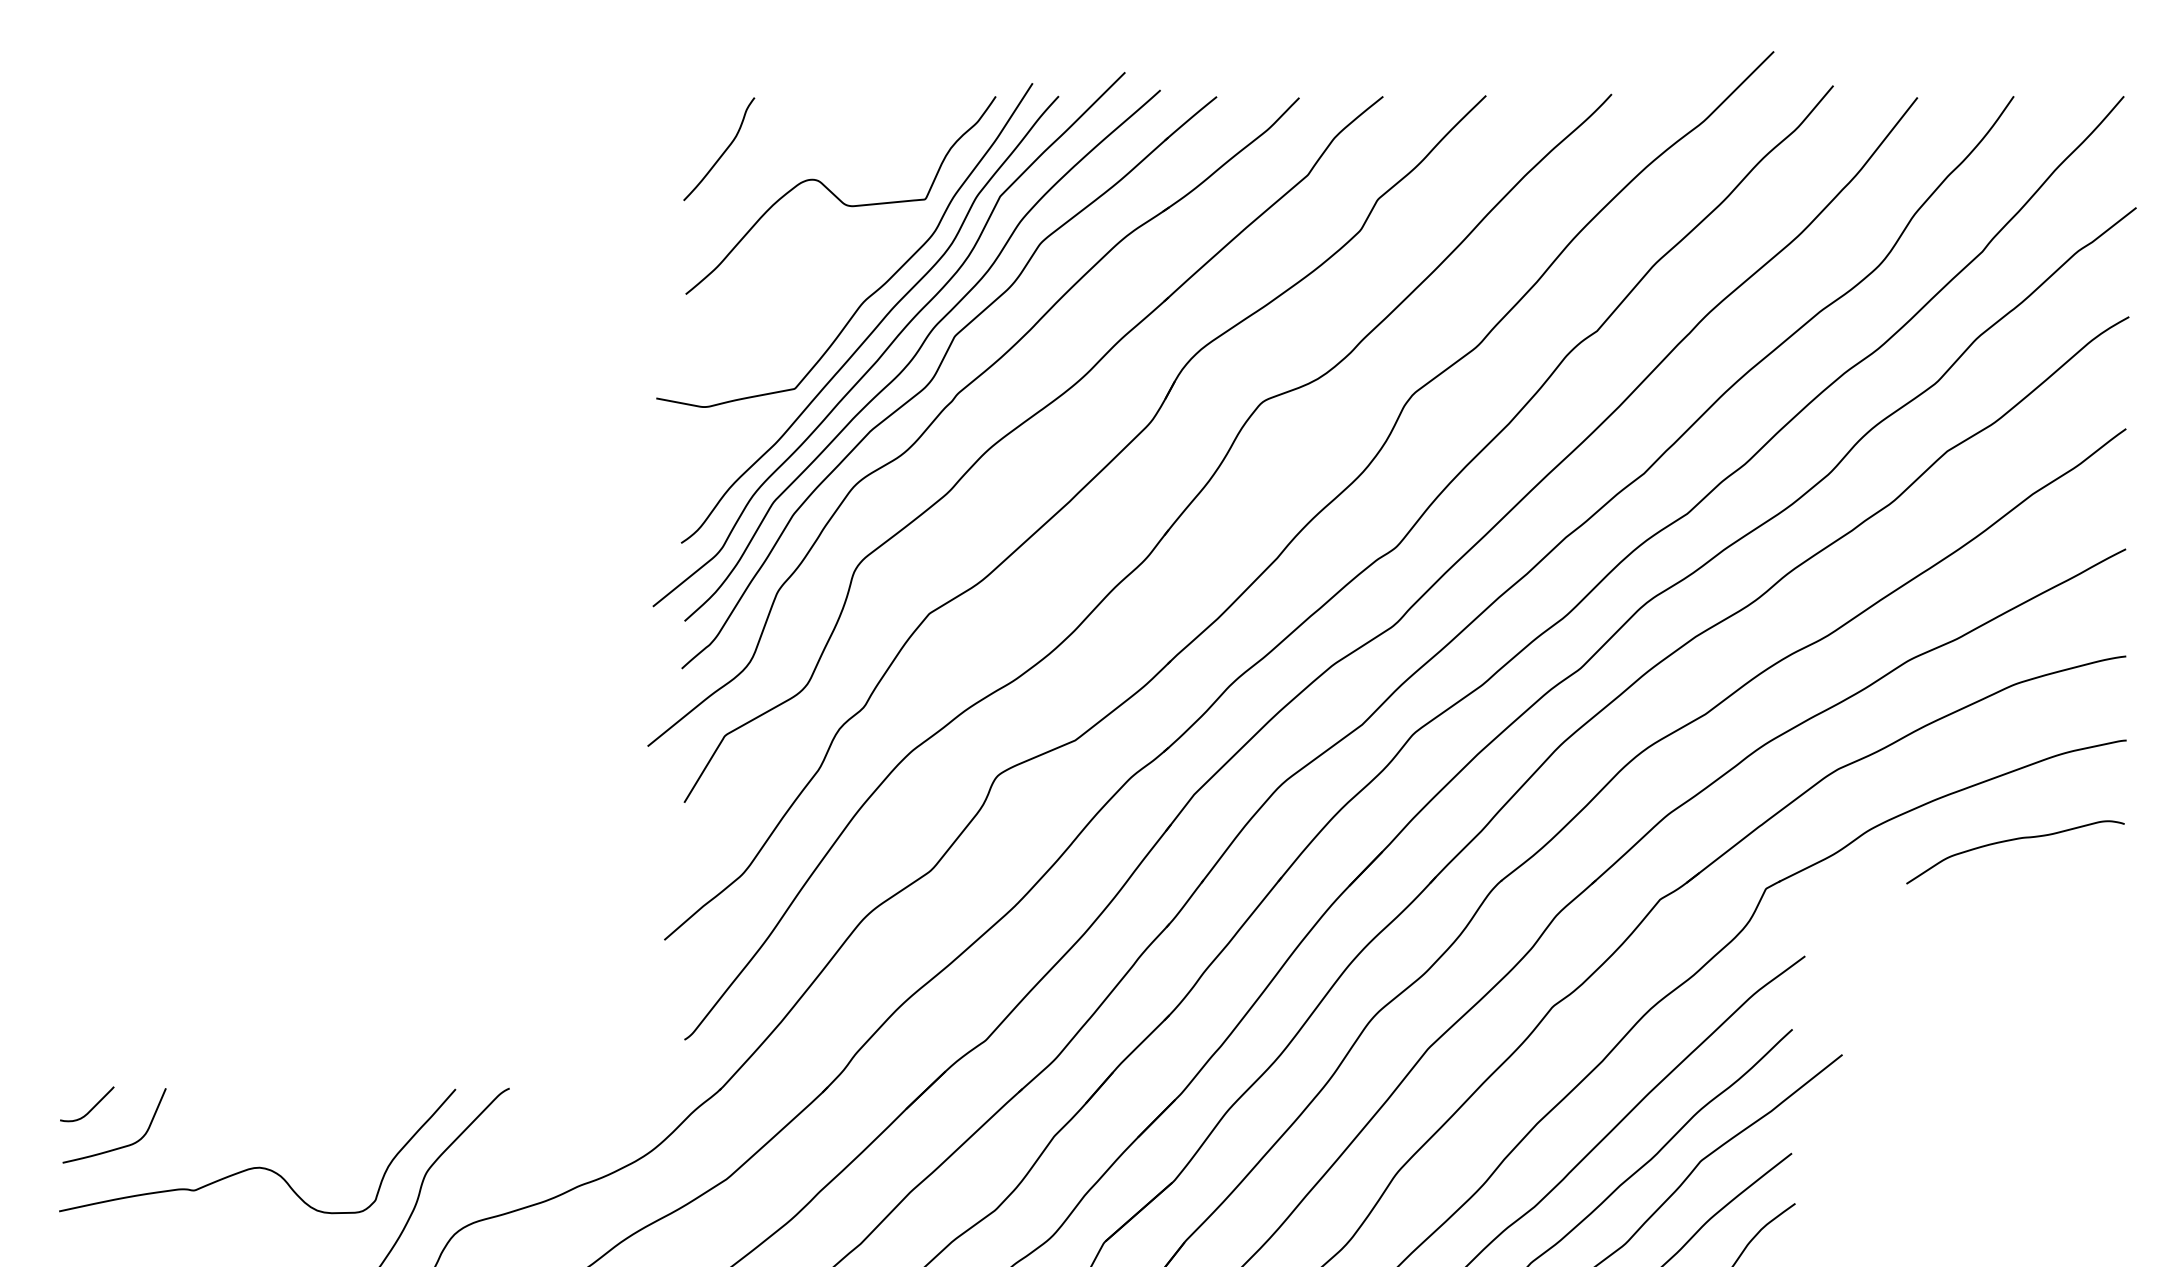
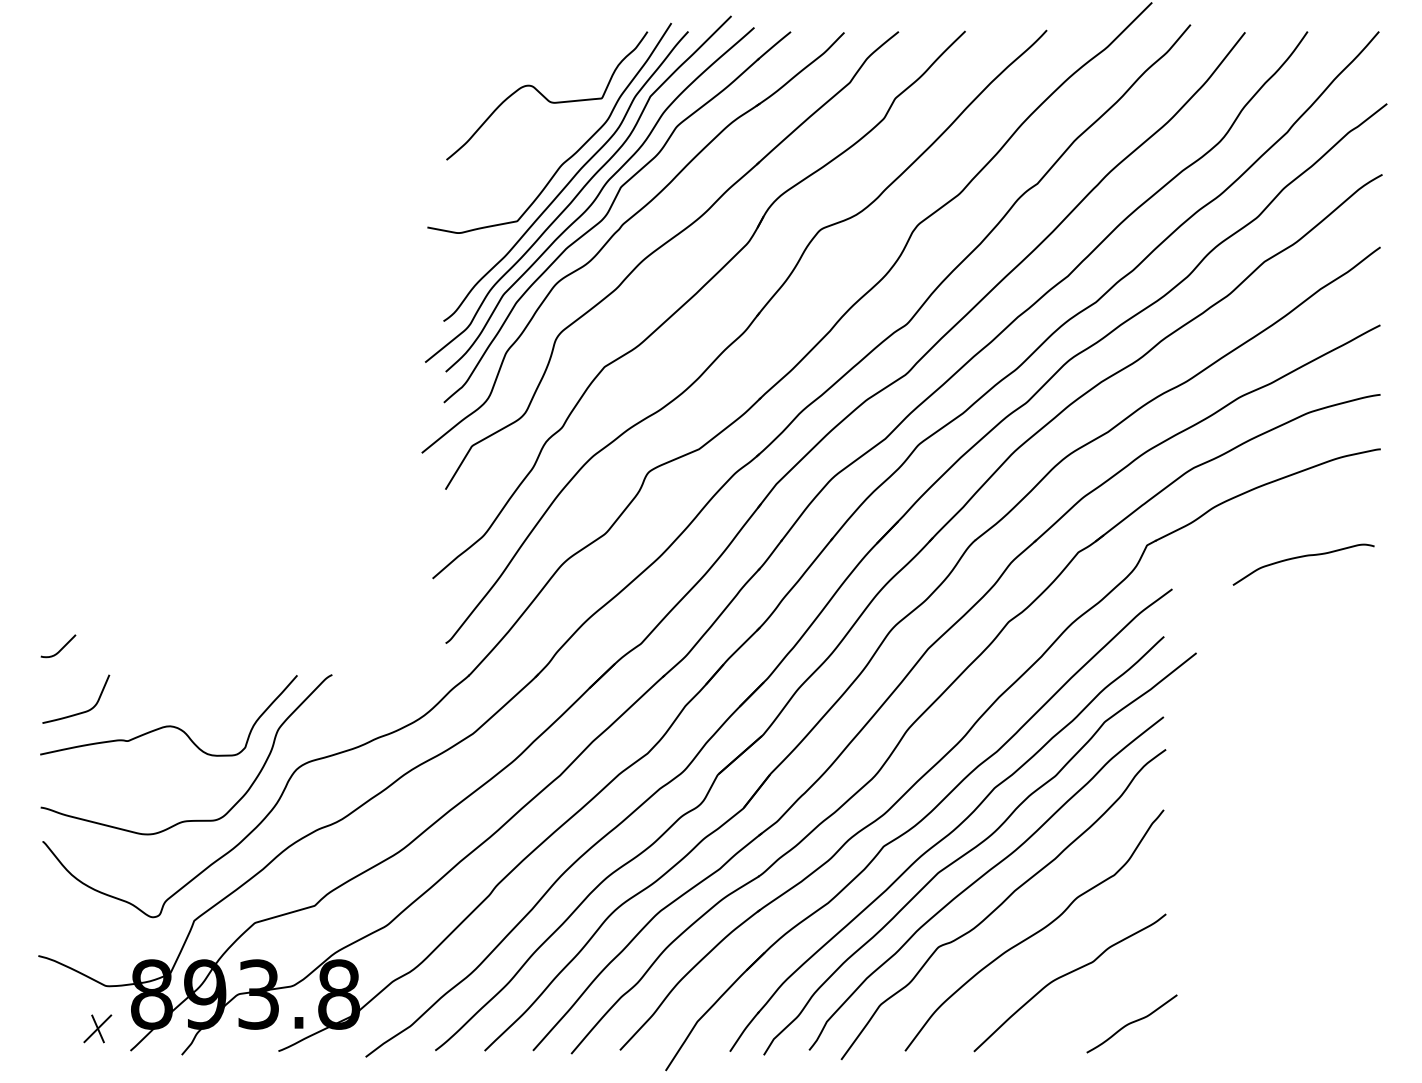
curve: (722, 151) -> (470, 67), removed
curve: (2015, 841) -> (1303, 557), moved
curve: (91, 1107) -> (61, 648), moved

